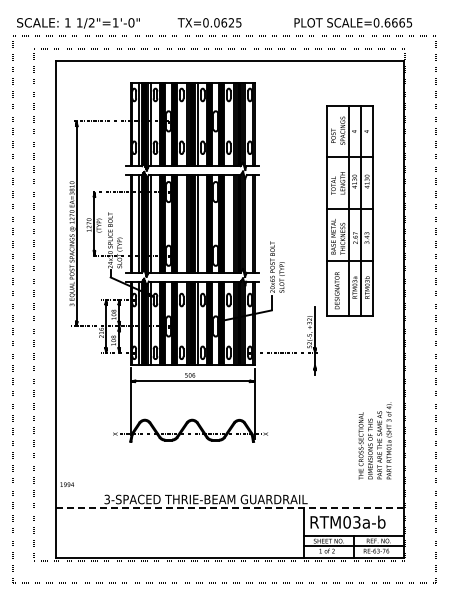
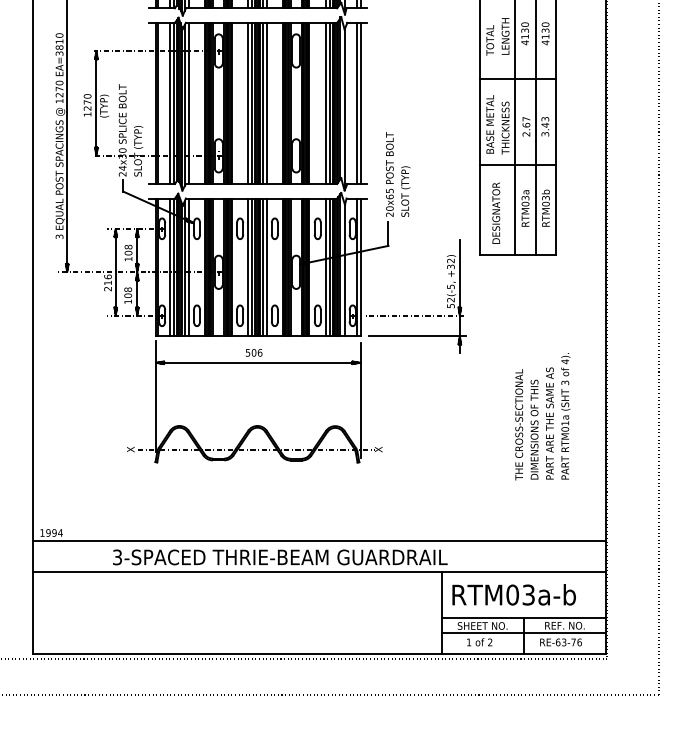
line: (288, 365) -> (416, 336), added
text: (374, 440) -> (541, 415), moved
line: (229, 489) -> (318, 540), added
line: (229, 508) -> (318, 572), dashed -> solid

